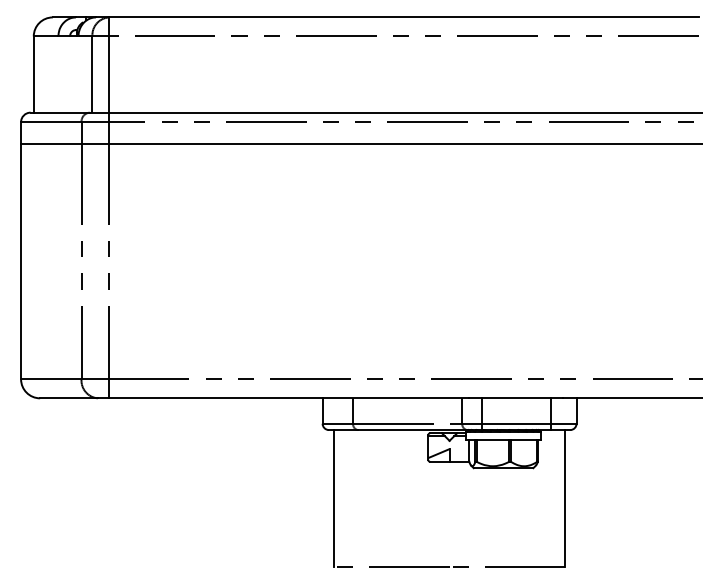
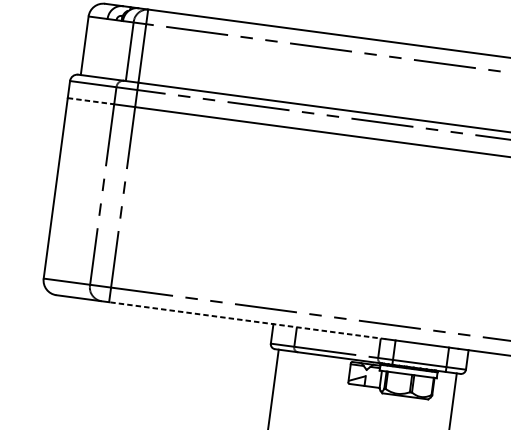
line: (51, 144) -> (91, 101), solid -> dashed
line: (288, 398) -> (247, 320), solid -> dashed

